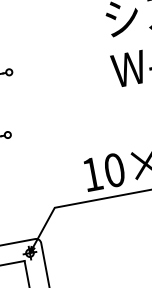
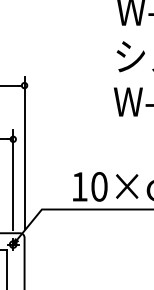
line: (23, 147) -> (24, 152), added
line: (16, 180) -> (13, 179), added

